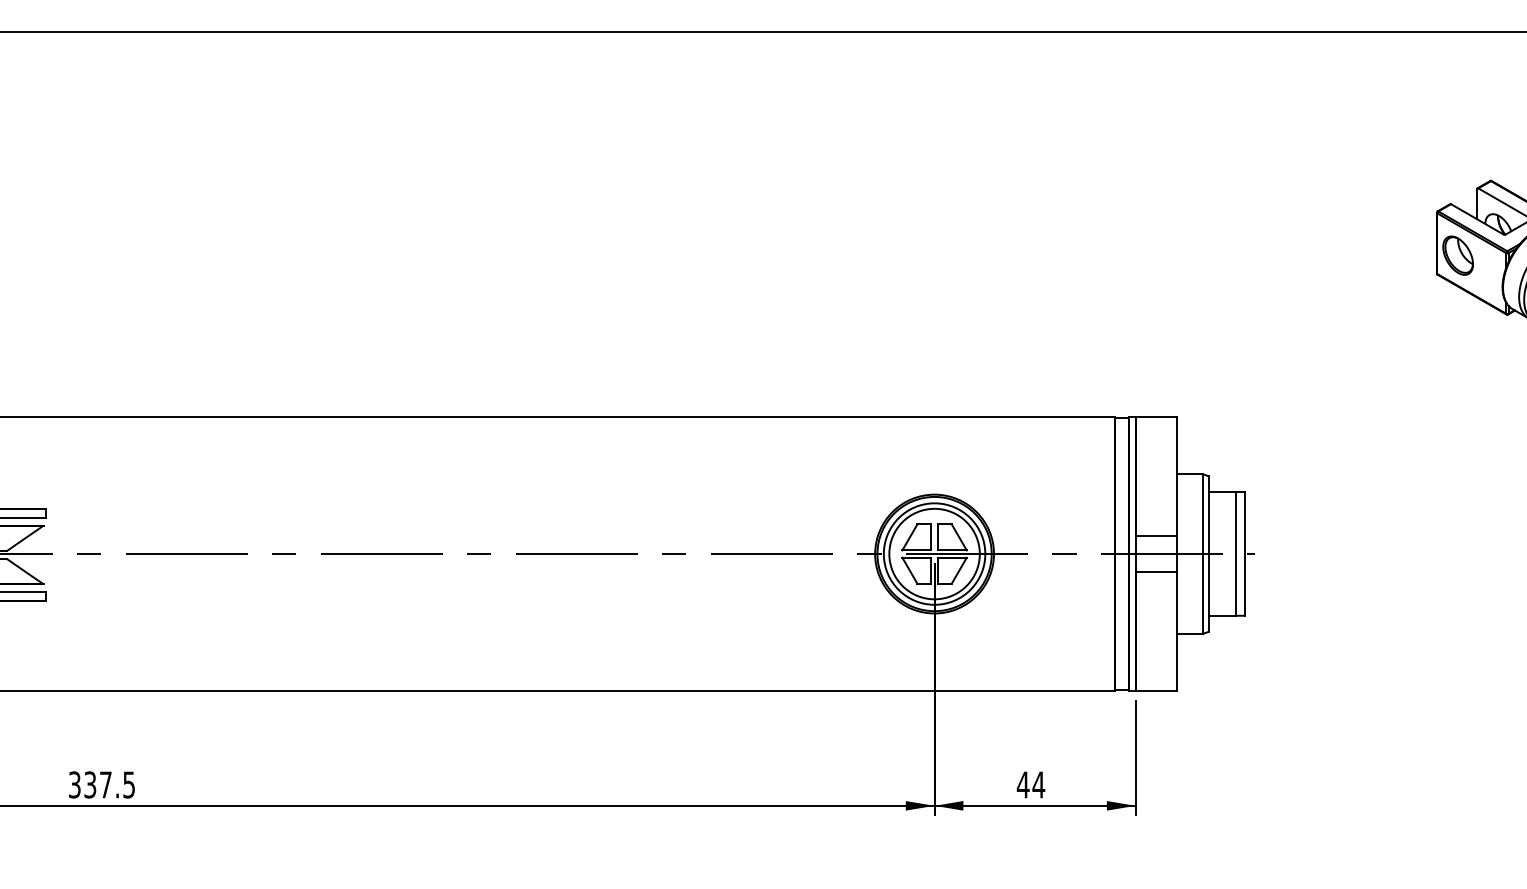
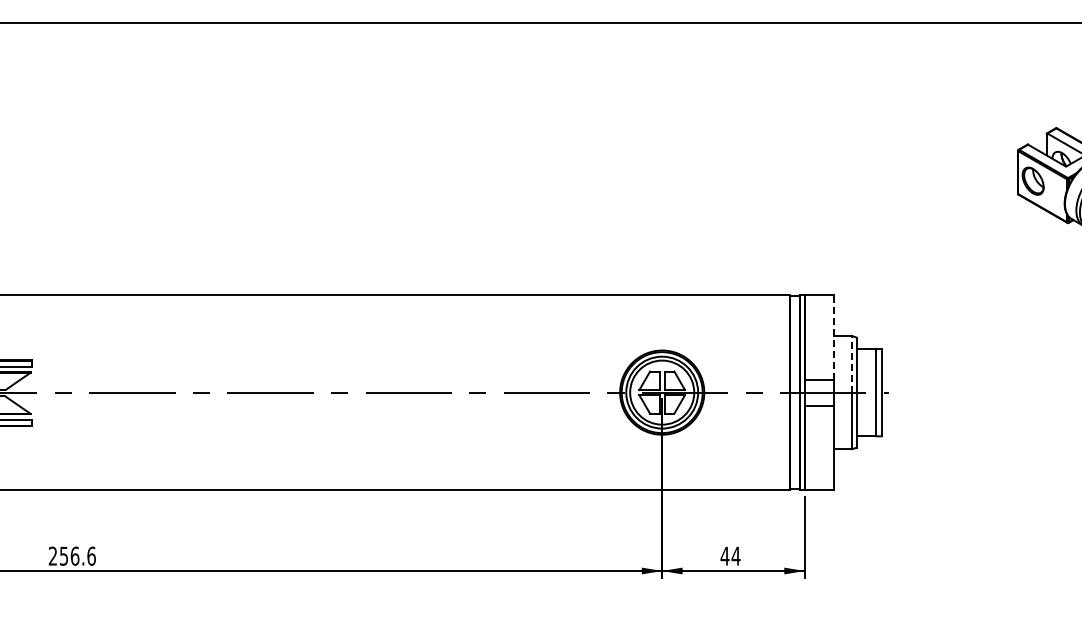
line: (1176, 476) -> (833, 337), solid -> dashed
line: (1203, 512) -> (852, 363), solid -> dashed
text: (102, 783) -> (72, 555), 337.5 -> 256.6

